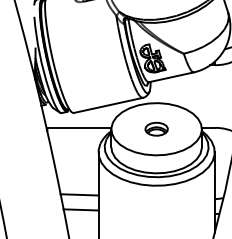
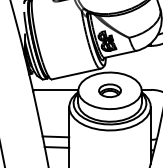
part: (155, 128) -> (109, 90), size x1.4

